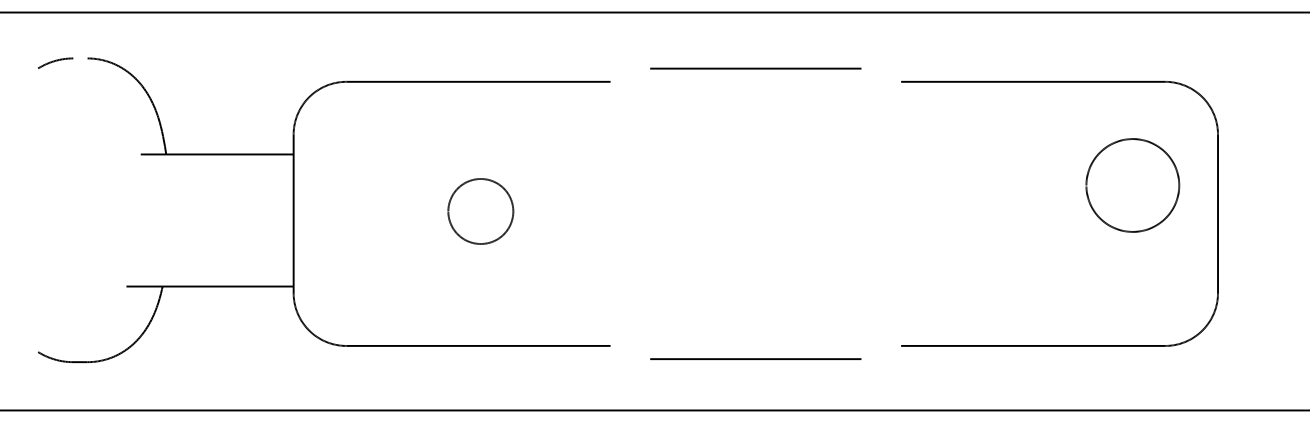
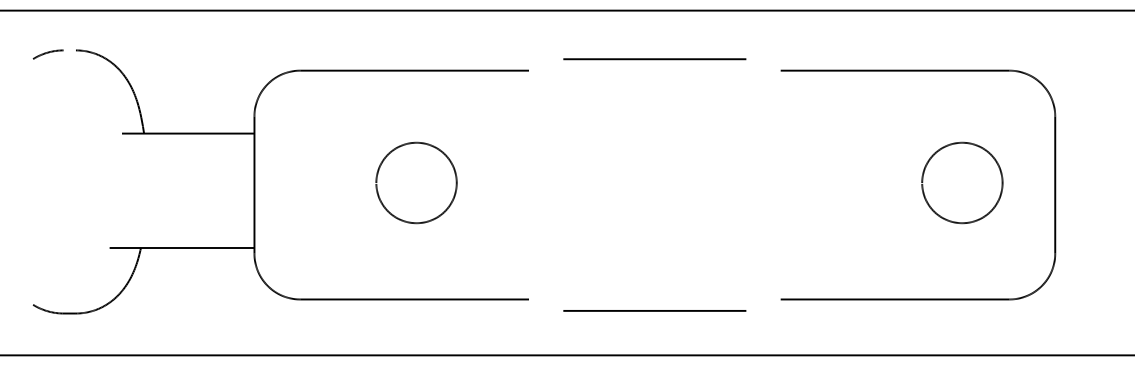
part: (1132, 185) -> (962, 183), moved
part: (480, 211) -> (416, 183), size x1.43

